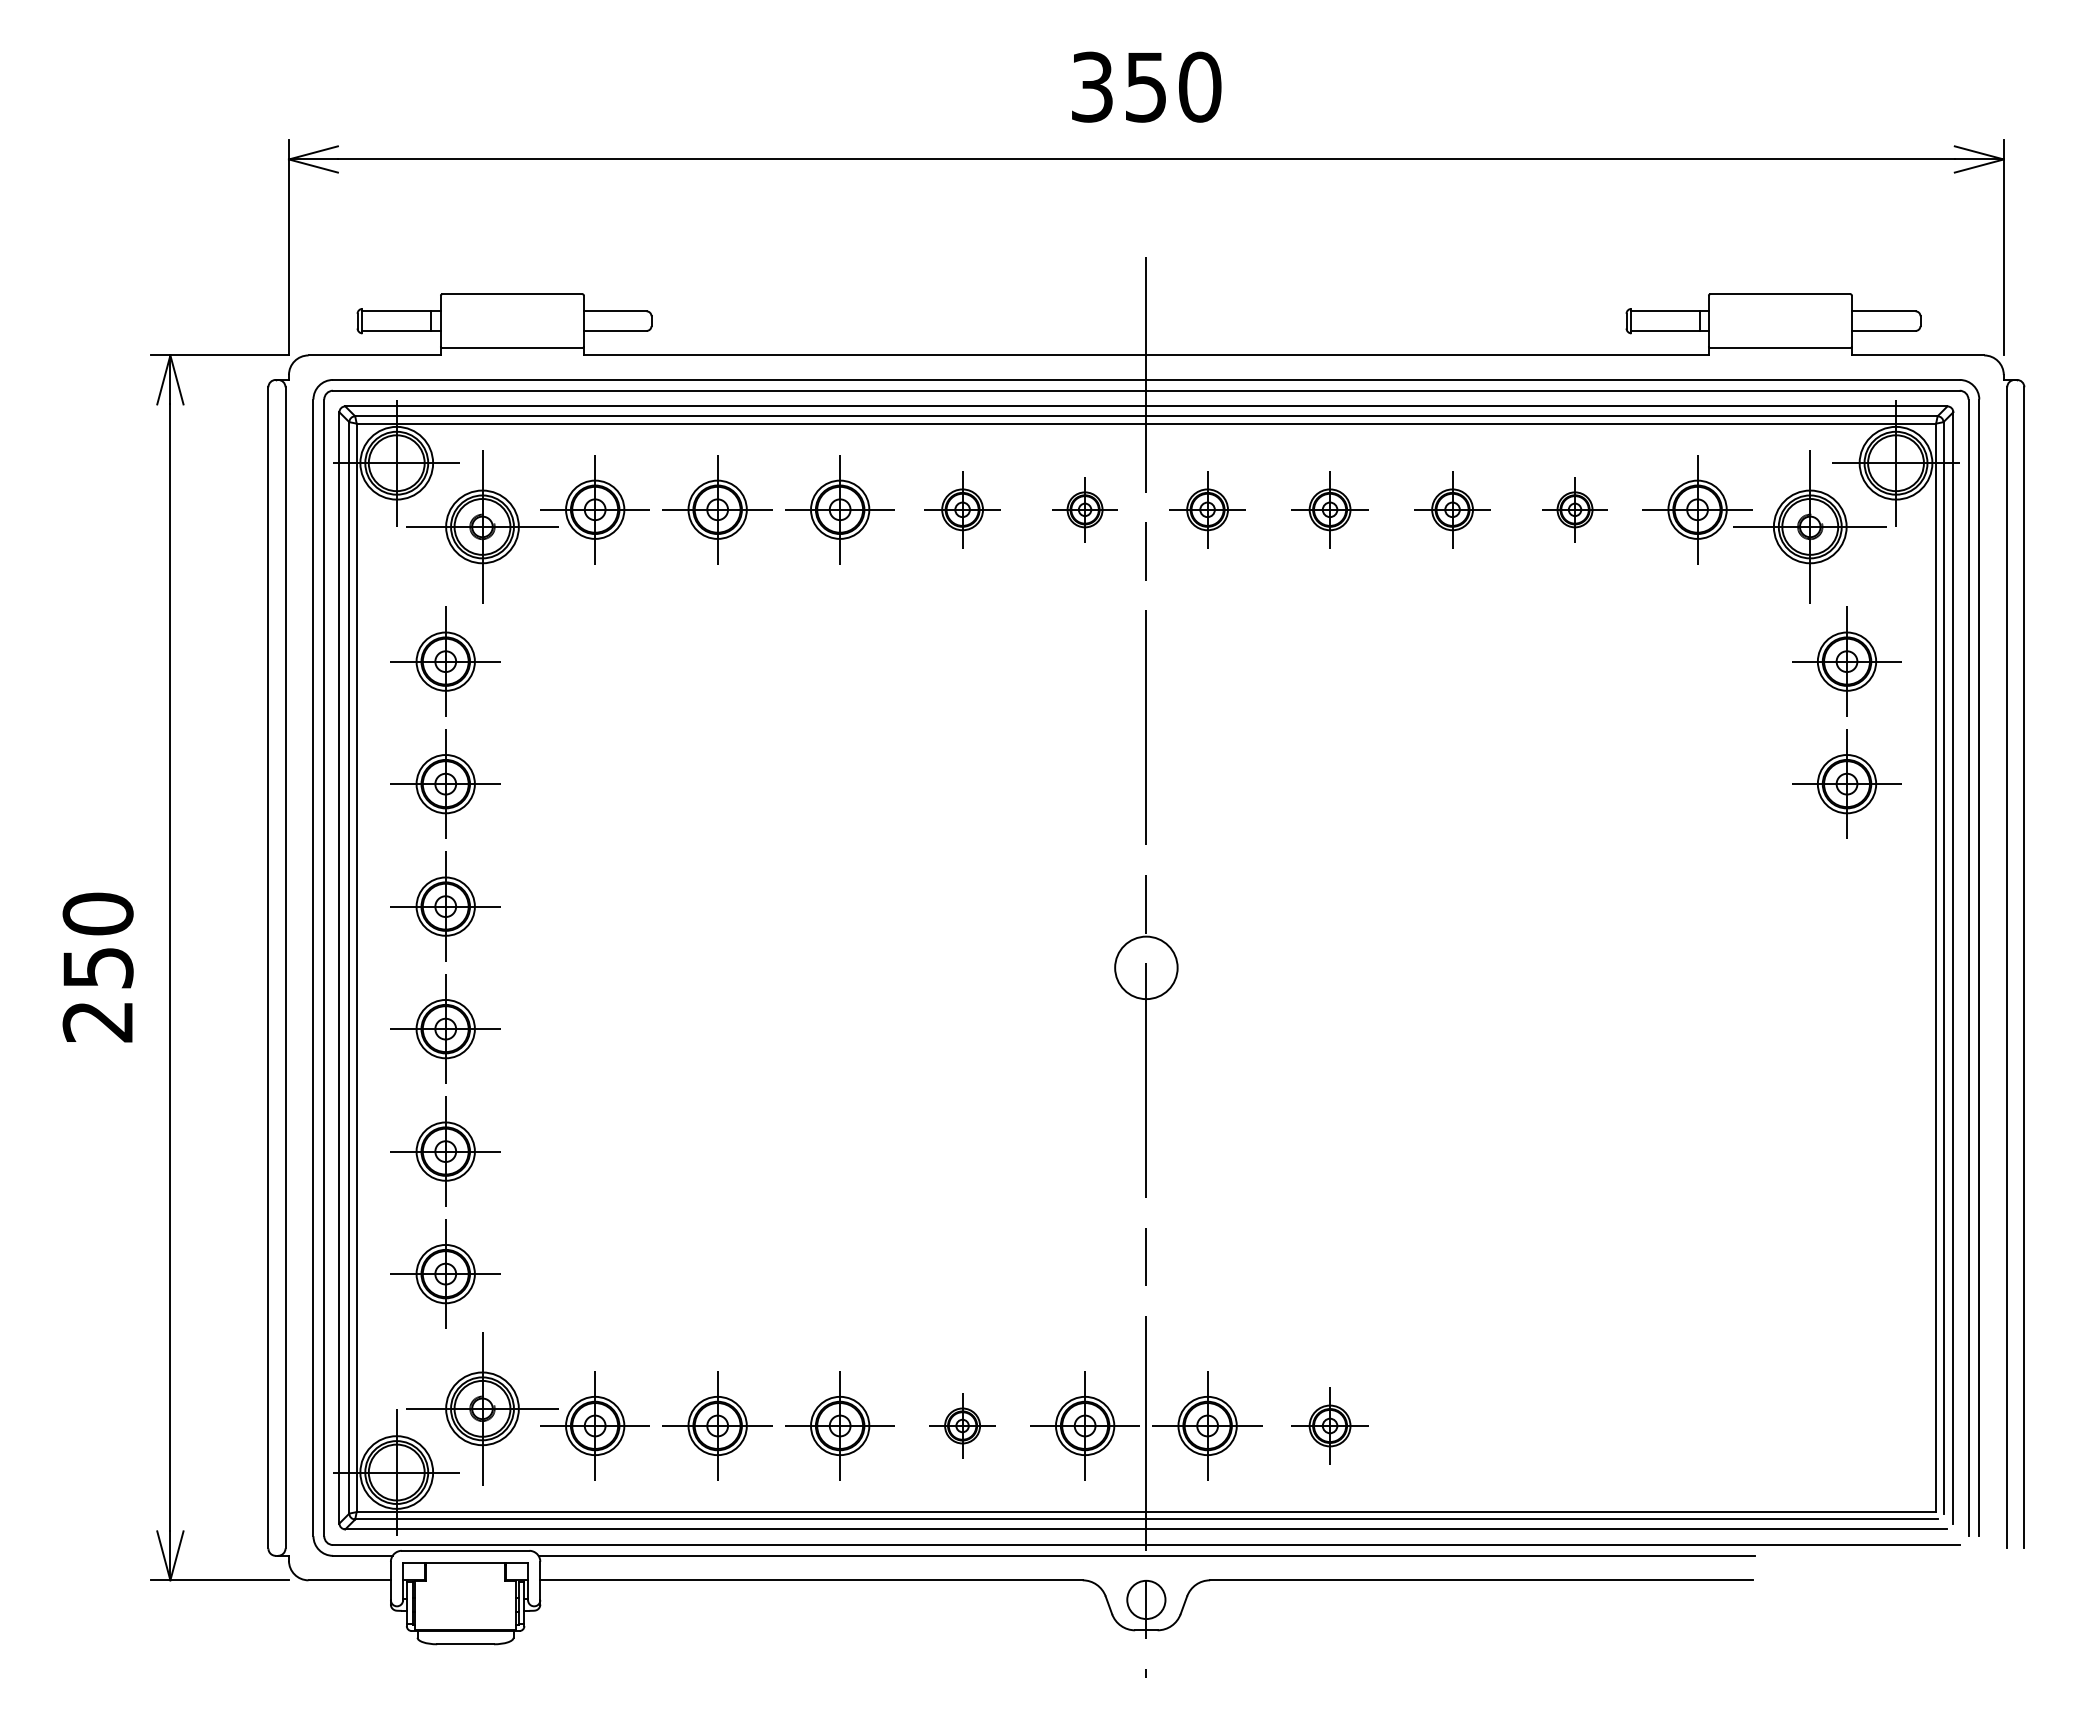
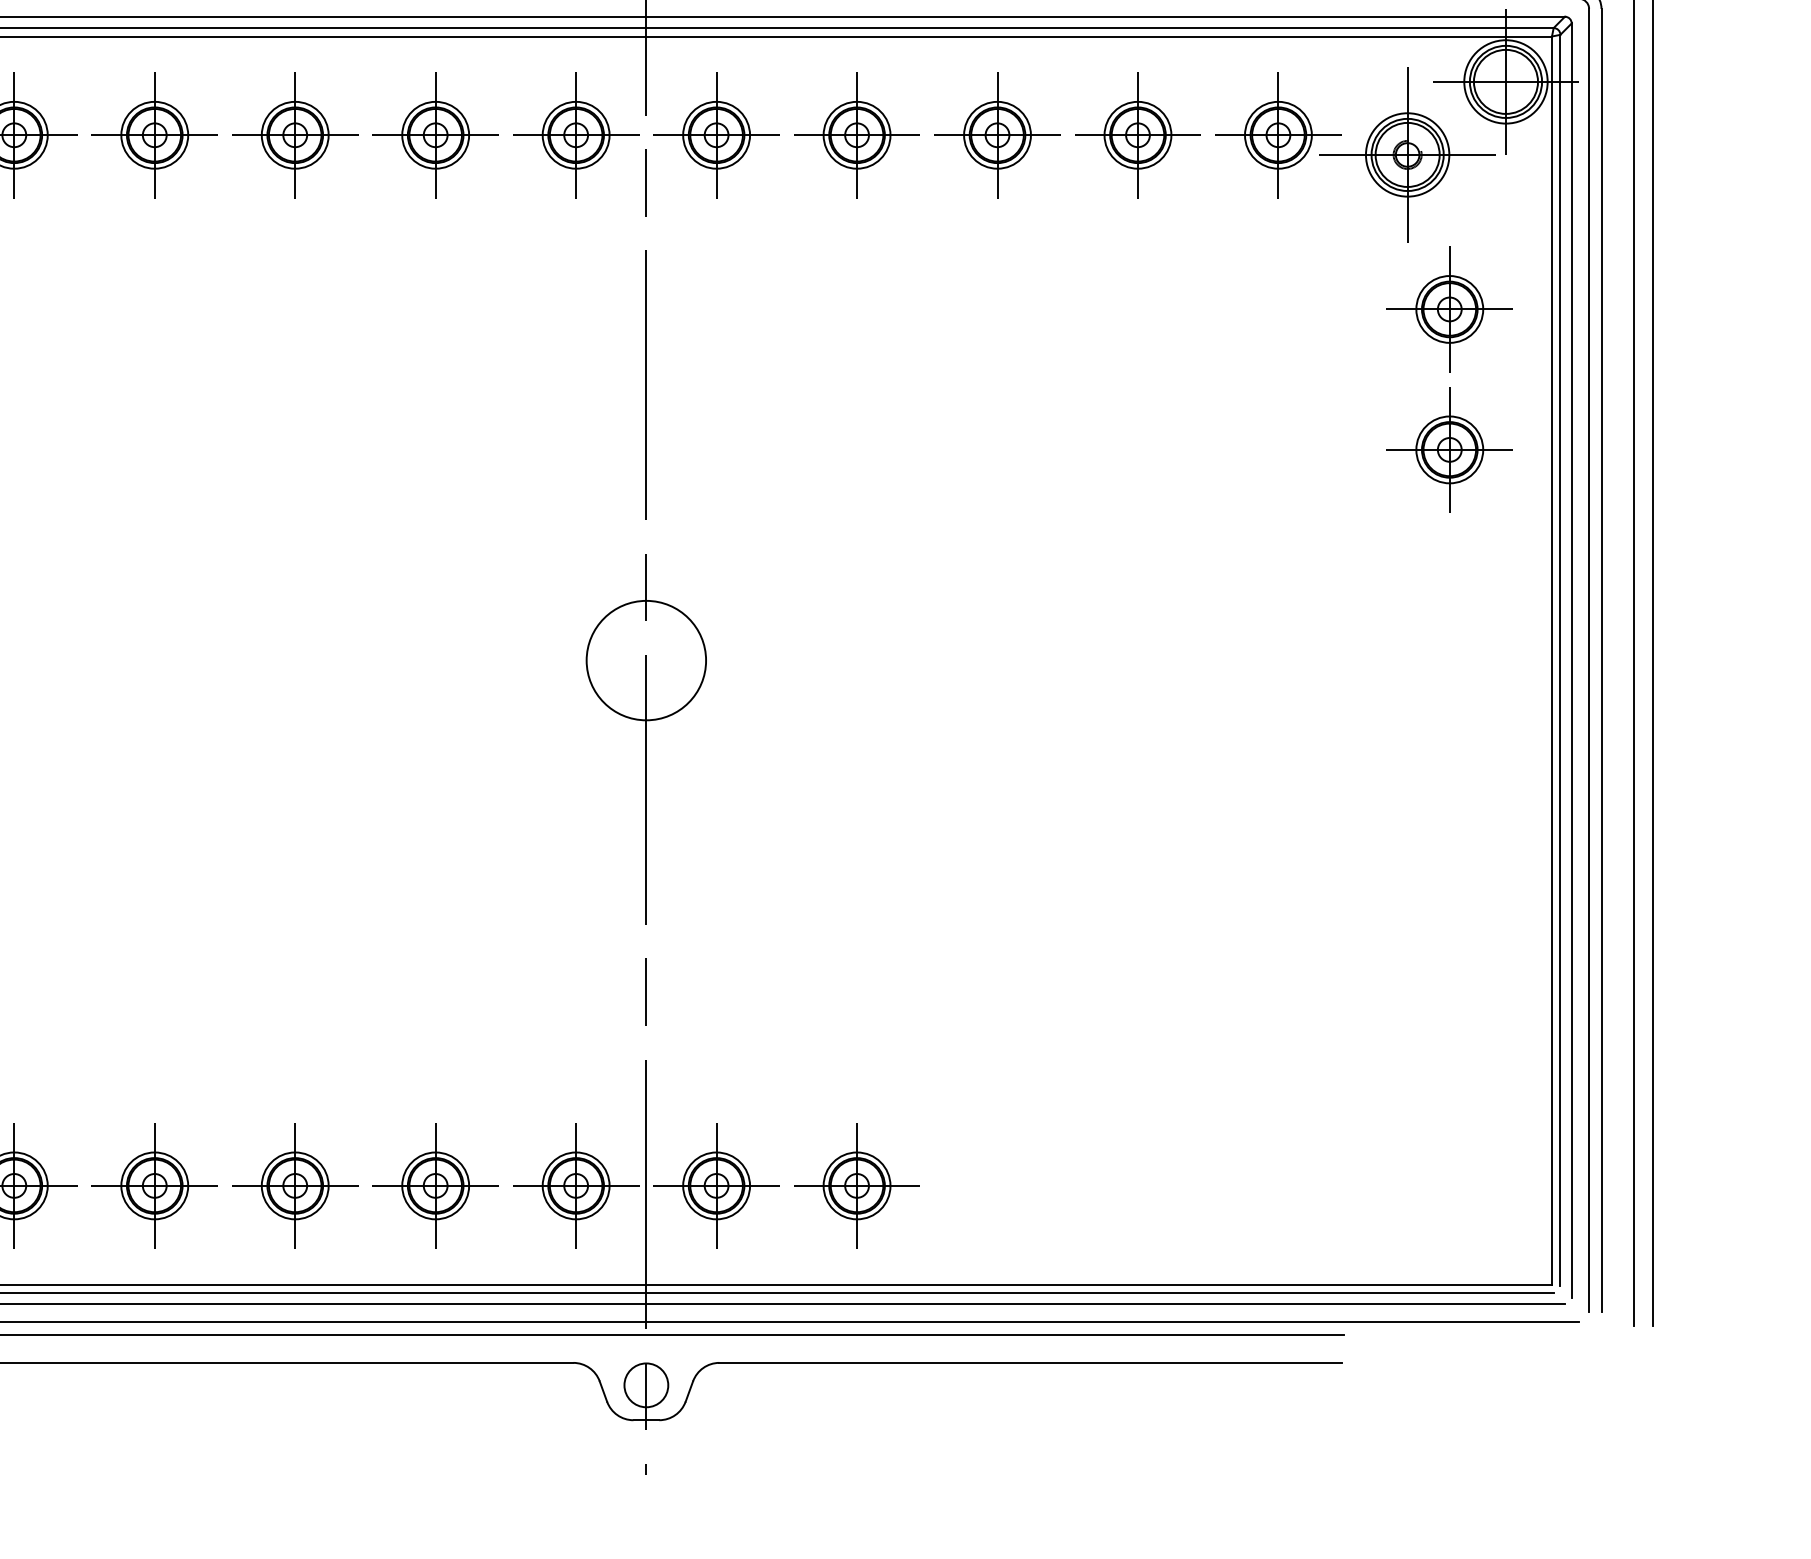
part: (962, 509) -> (435, 134), size x1.43
part: (1084, 509) -> (575, 134), size x1.67
part: (1207, 509) -> (716, 134), size x1.43
part: (1329, 509) -> (856, 134), size x1.43
part: (1452, 509) -> (997, 134), size x1.43
part: (1574, 509) -> (1137, 134), size x1.67
circle: (1146, 967) -> (646, 660), size x1.67
part: (962, 1425) -> (435, 1185), size x1.67
part: (1329, 1425) -> (856, 1185), size x1.43

